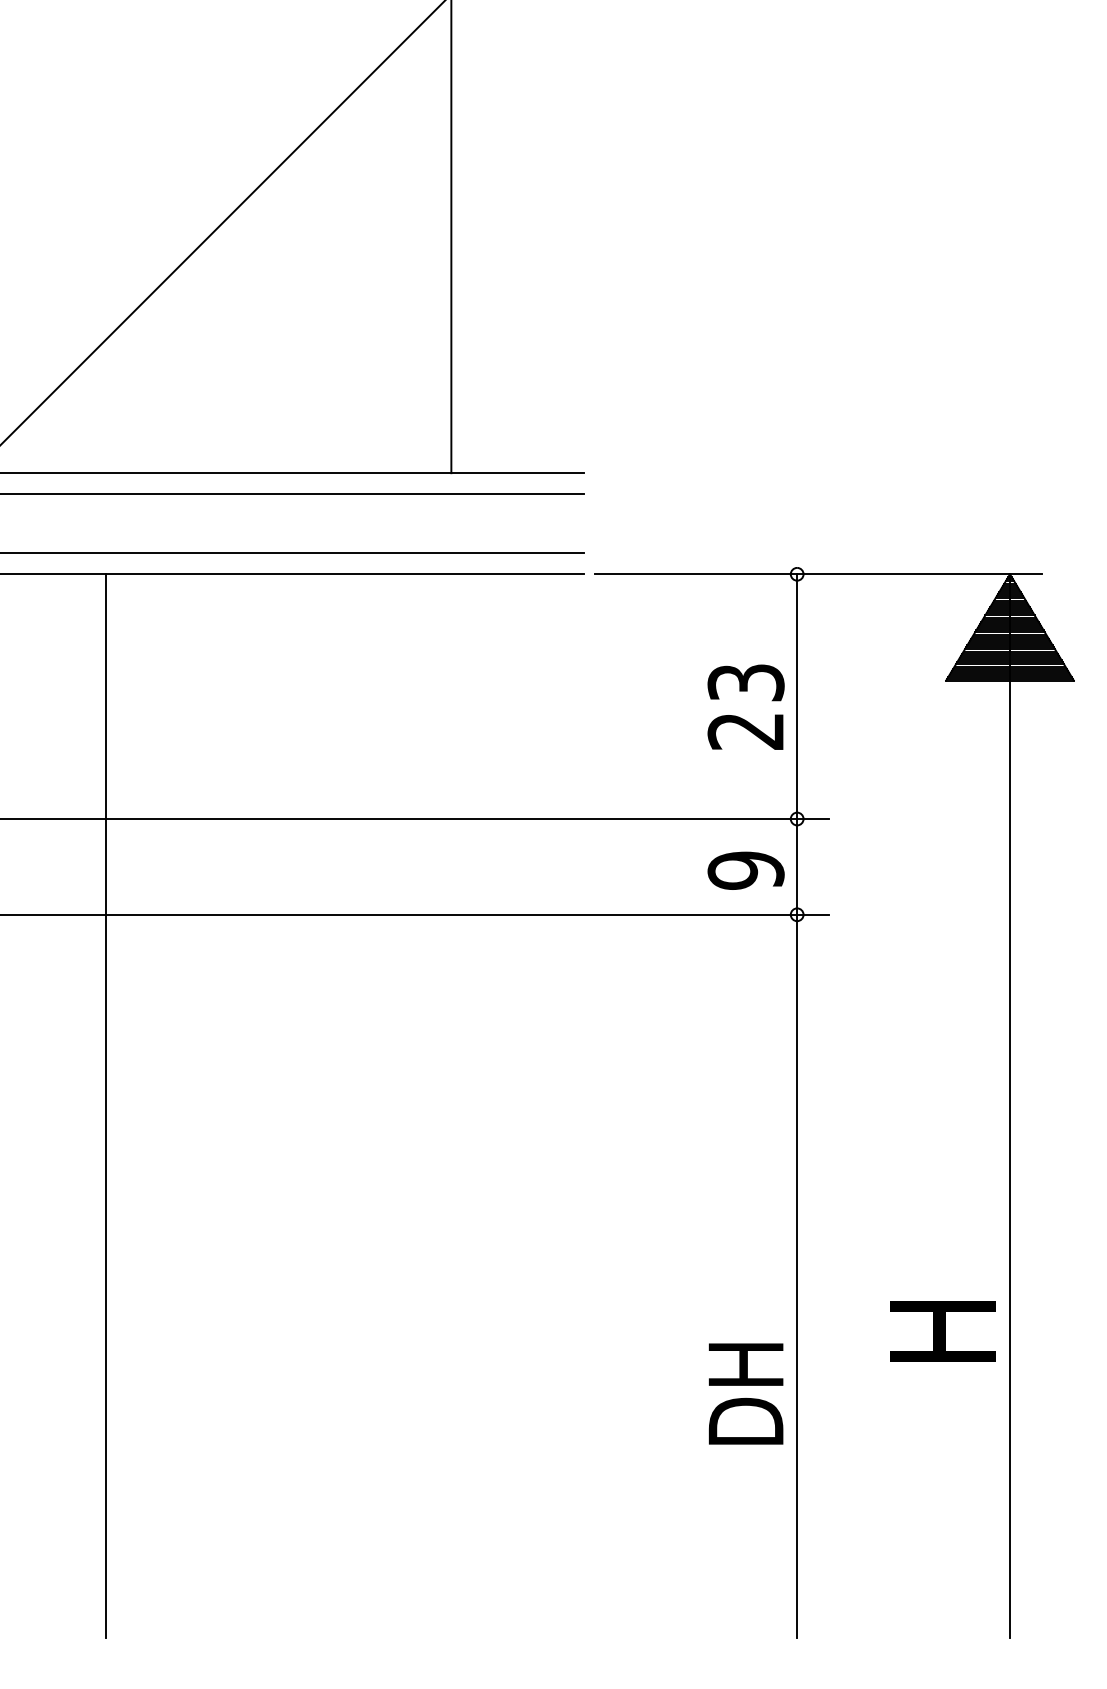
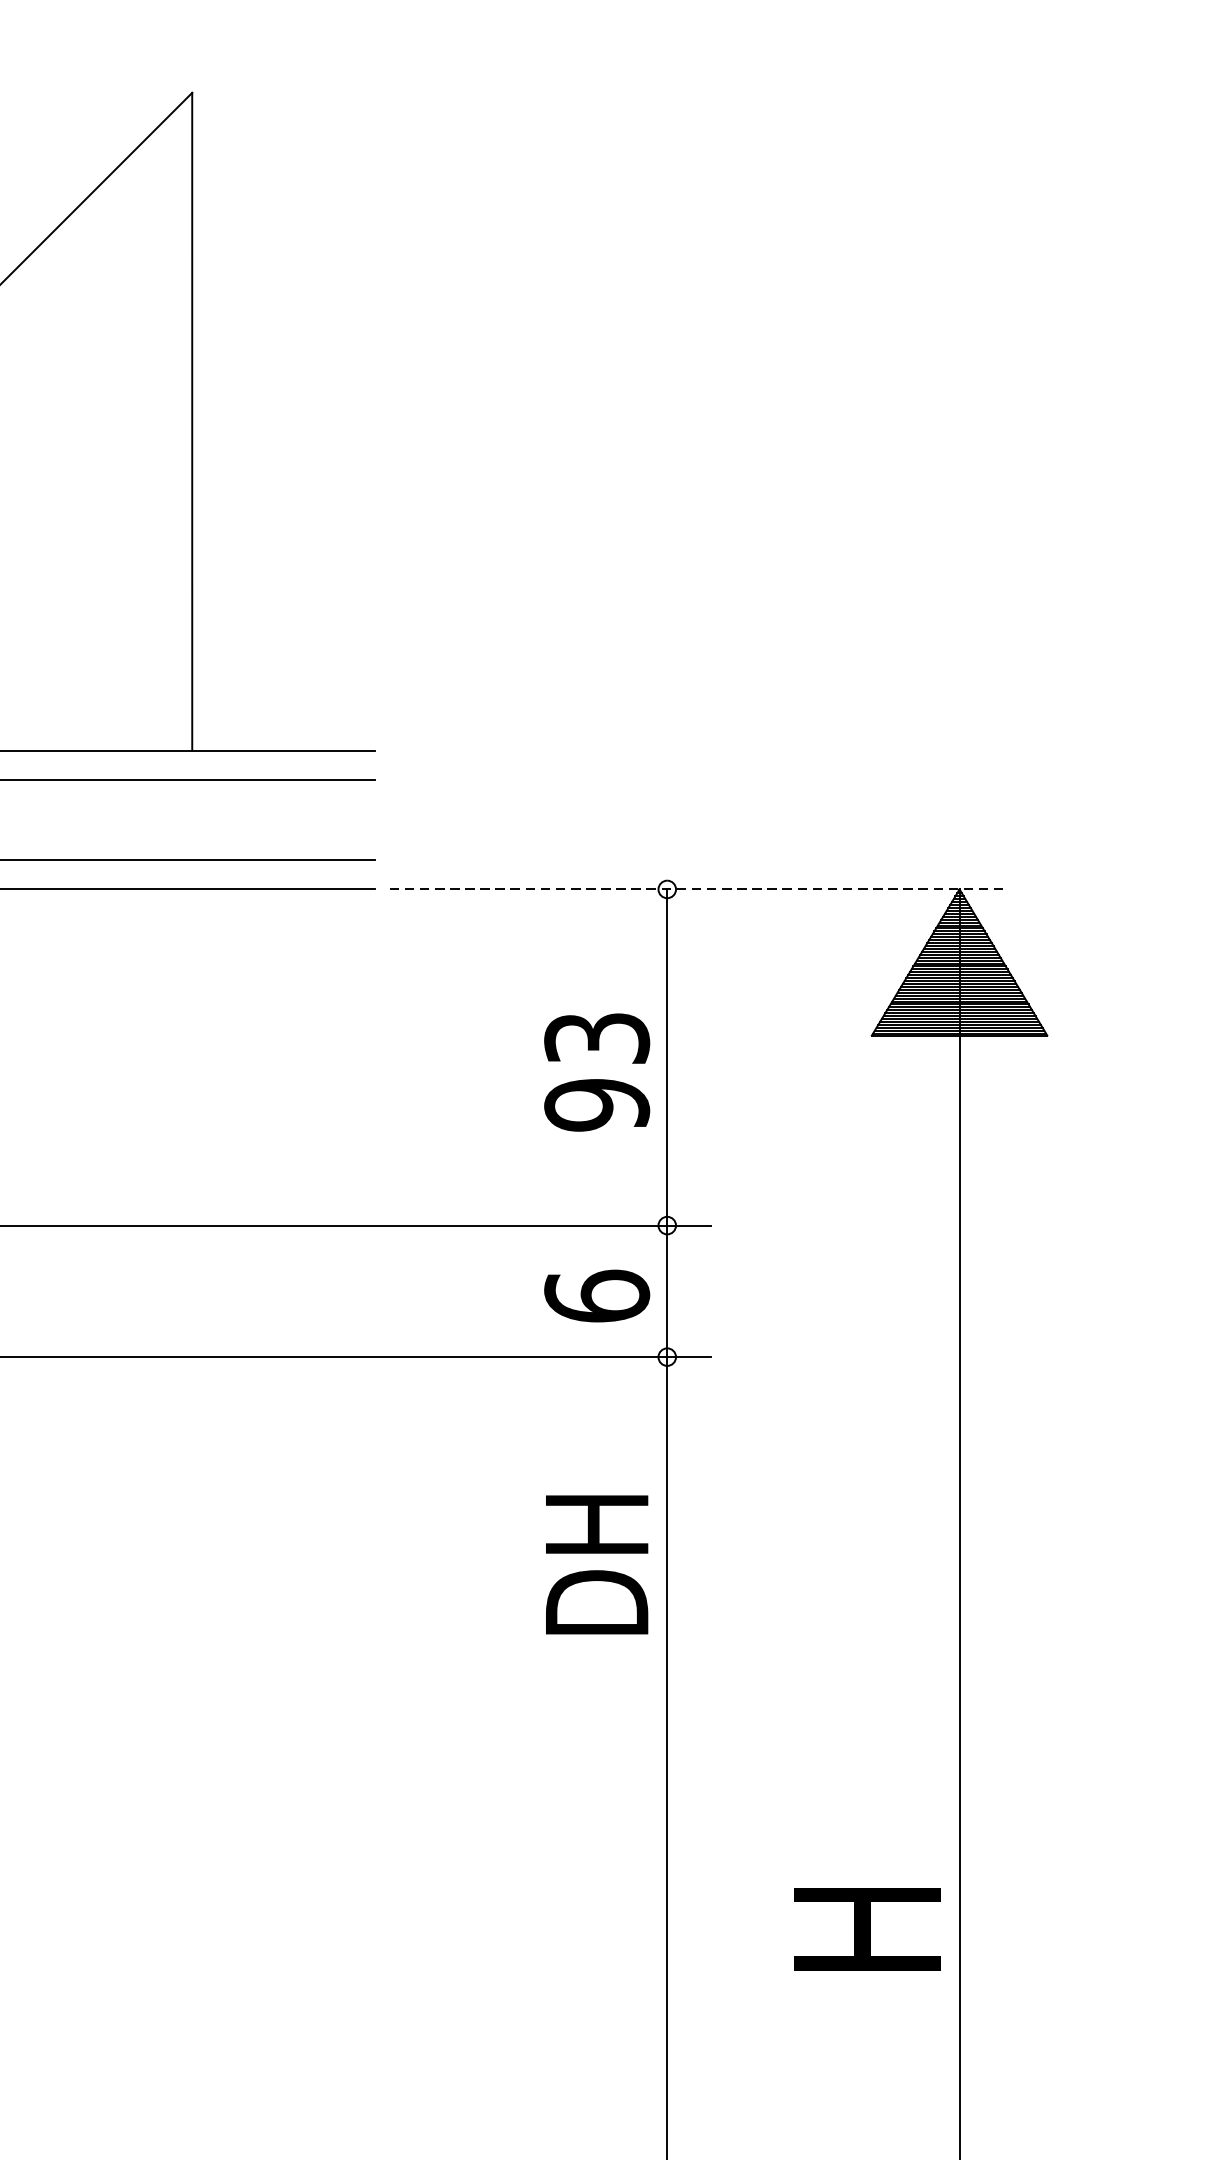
line: (818, 574) -> (696, 889), solid -> dashed
text: (745, 731) -> (596, 1105), 23 -> 93
text: (745, 870) -> (596, 1296), 9 -> 6
text: (746, 1393) -> (597, 1564), moved

